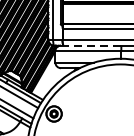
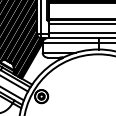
line: (91, 45) -> (73, 38), dashed -> solid

